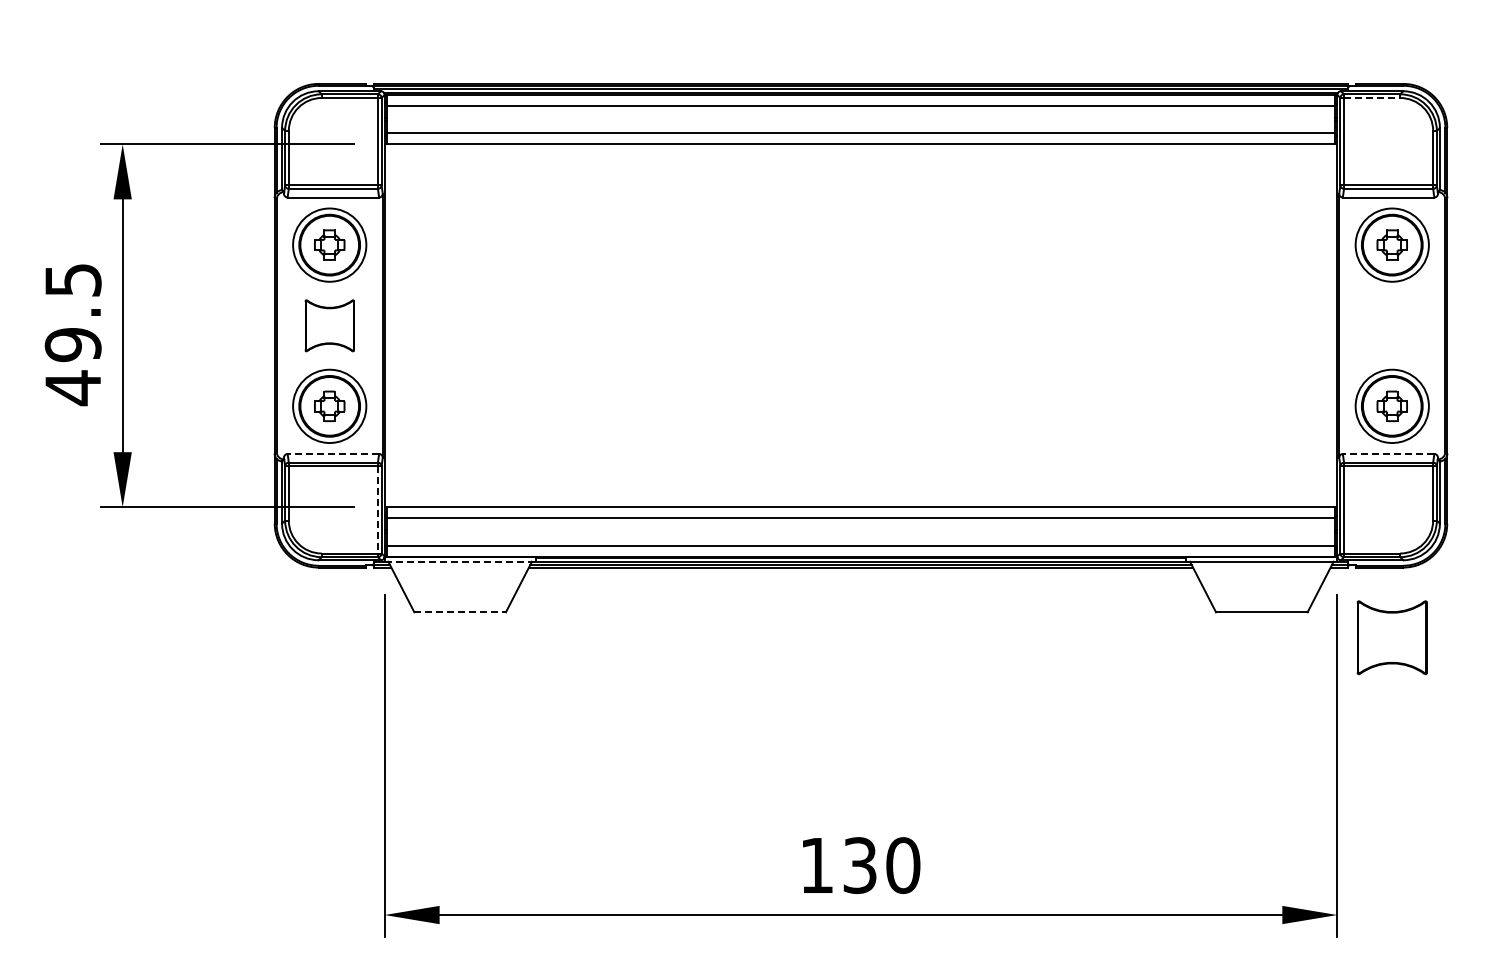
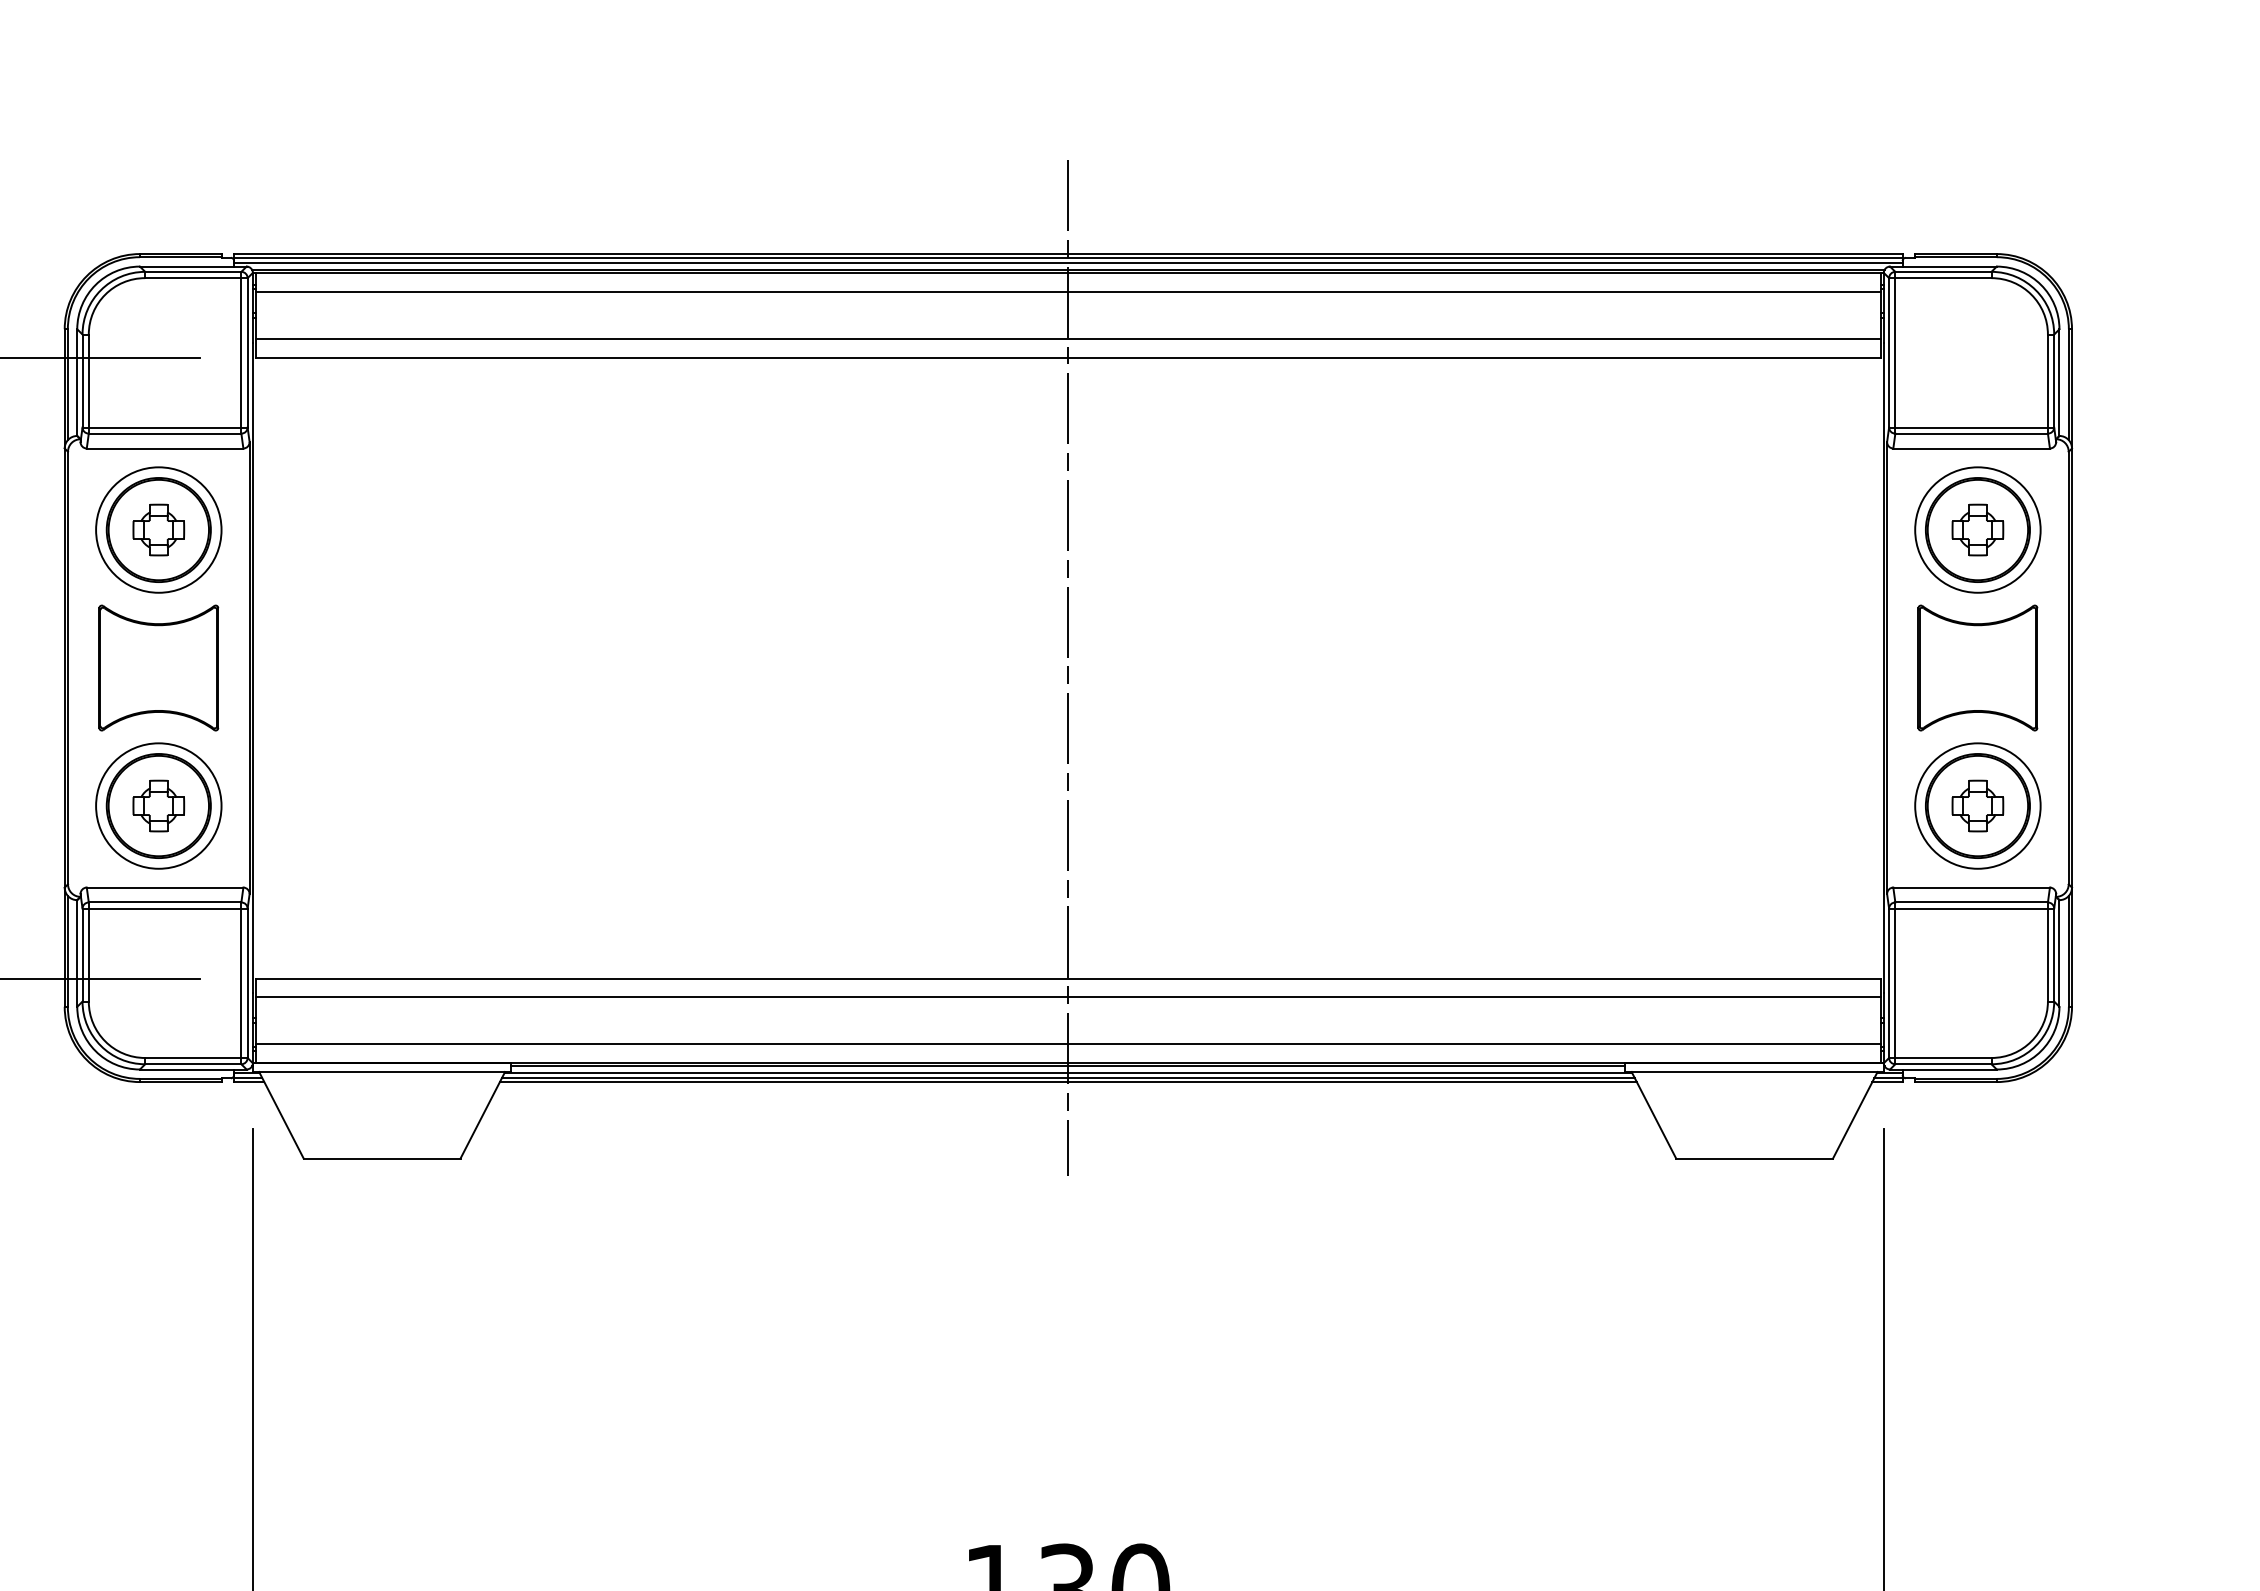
line: (1372, 98) -> (1944, 278), dashed -> solid
part: (329, 325) -> (158, 667), size x1.43
line: (861, 325) -> (1069, 667), added
line: (333, 454) -> (165, 888), dashed -> solid
line: (1388, 454) -> (1971, 888), dashed -> solid
line: (377, 509) -> (240, 982), dashed -> solid
line: (460, 561) -> (382, 1071), dashed -> solid
line: (460, 612) -> (382, 1158), dashed -> solid
part: (1391, 637) -> (1976, 667), moved

